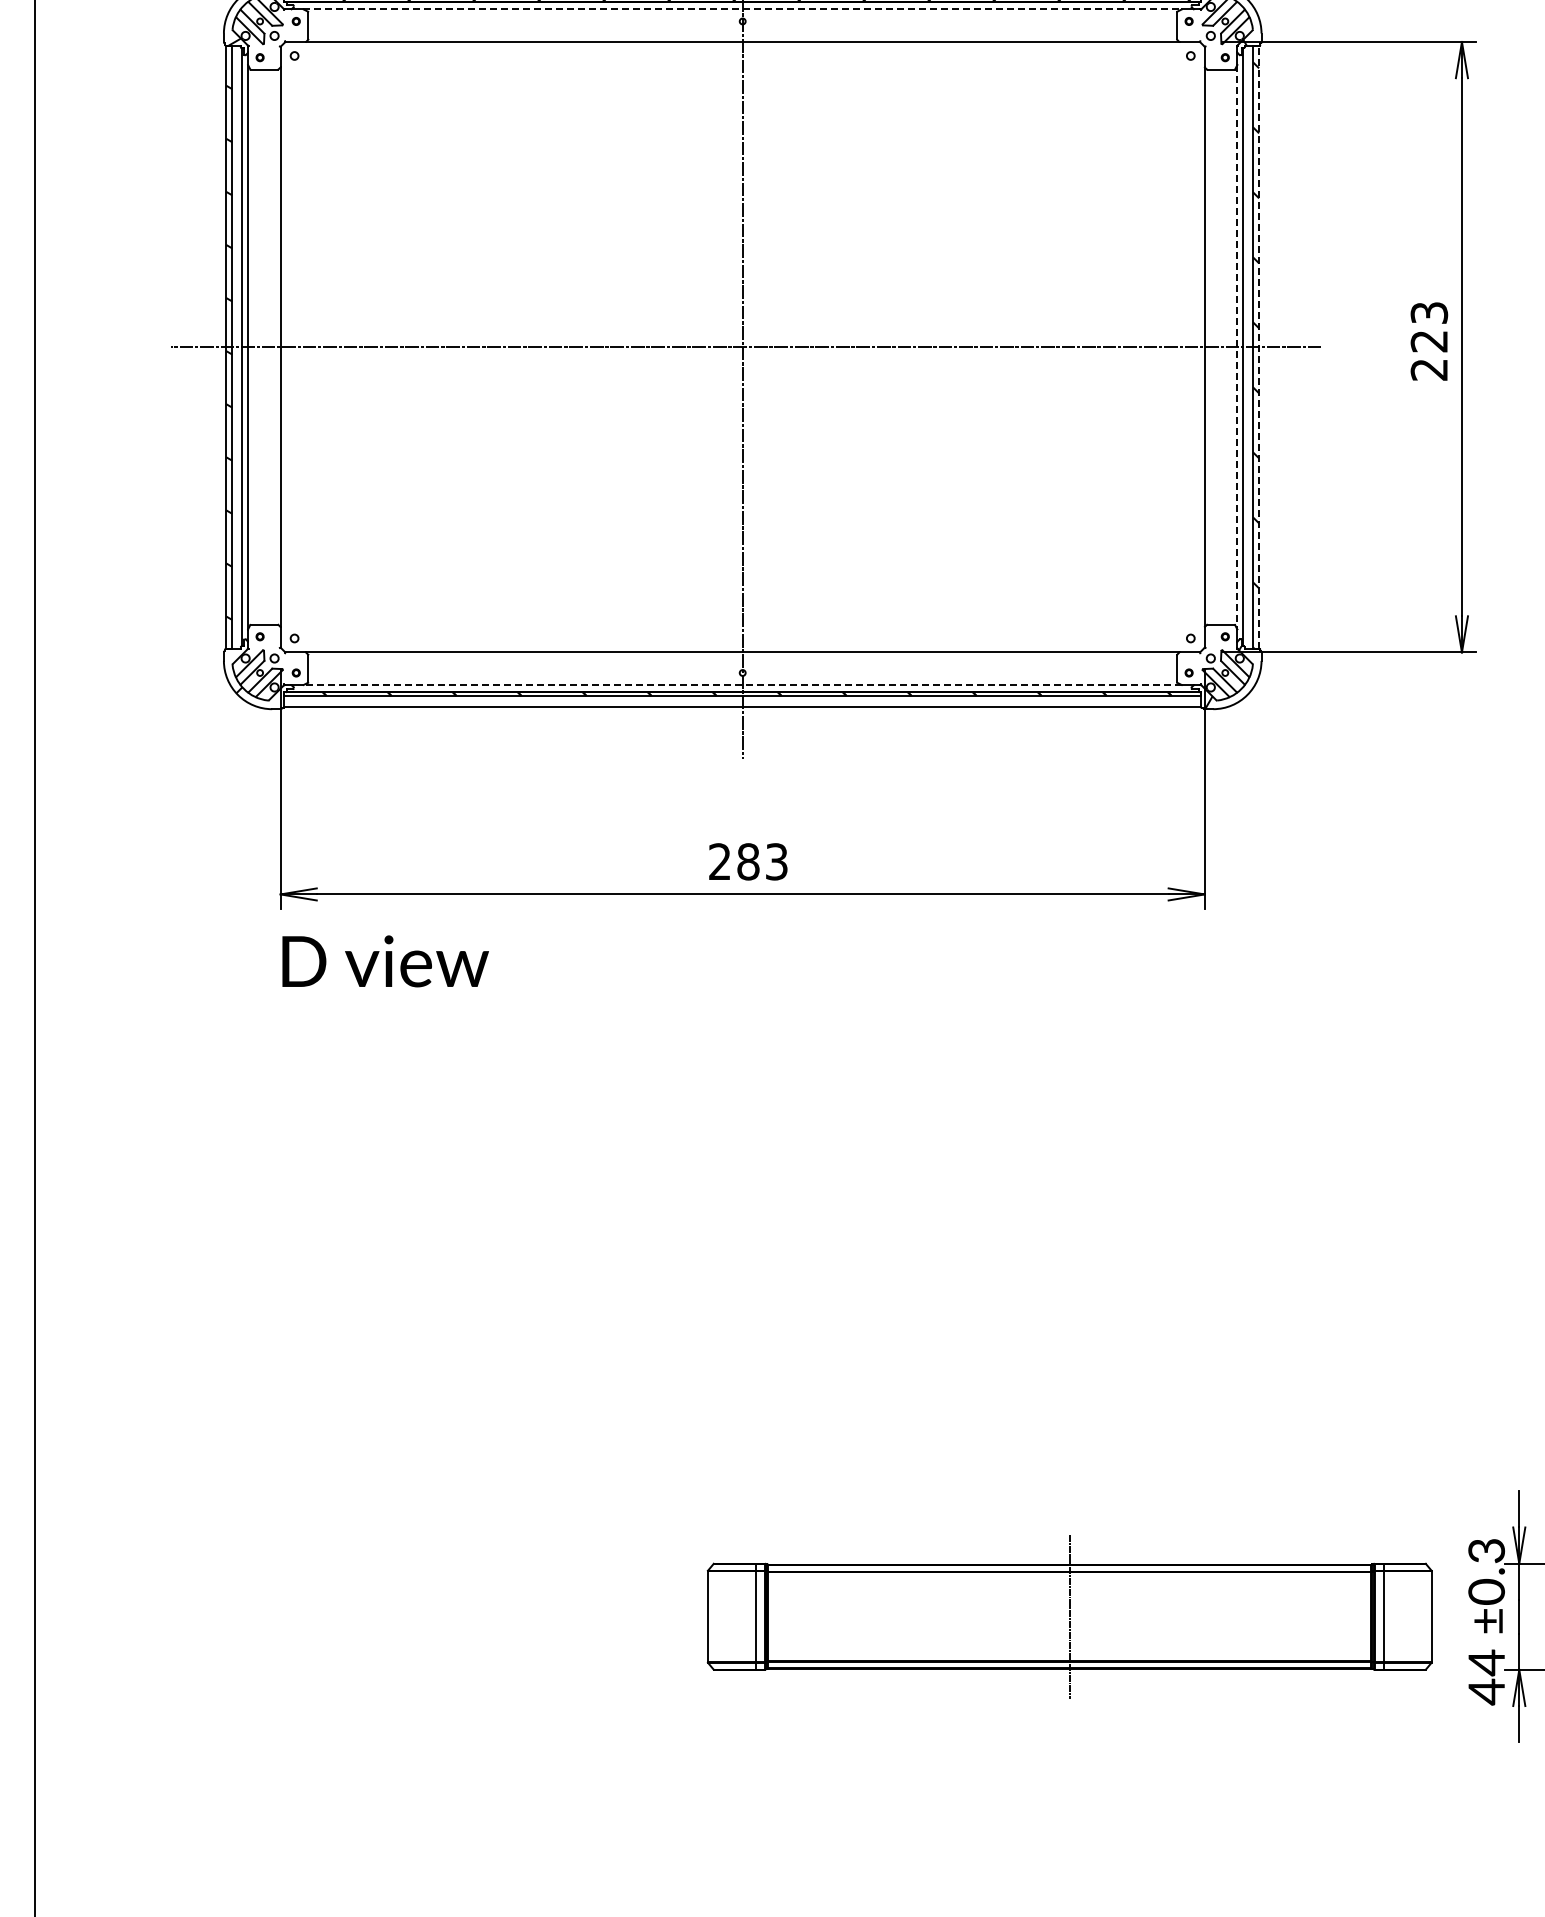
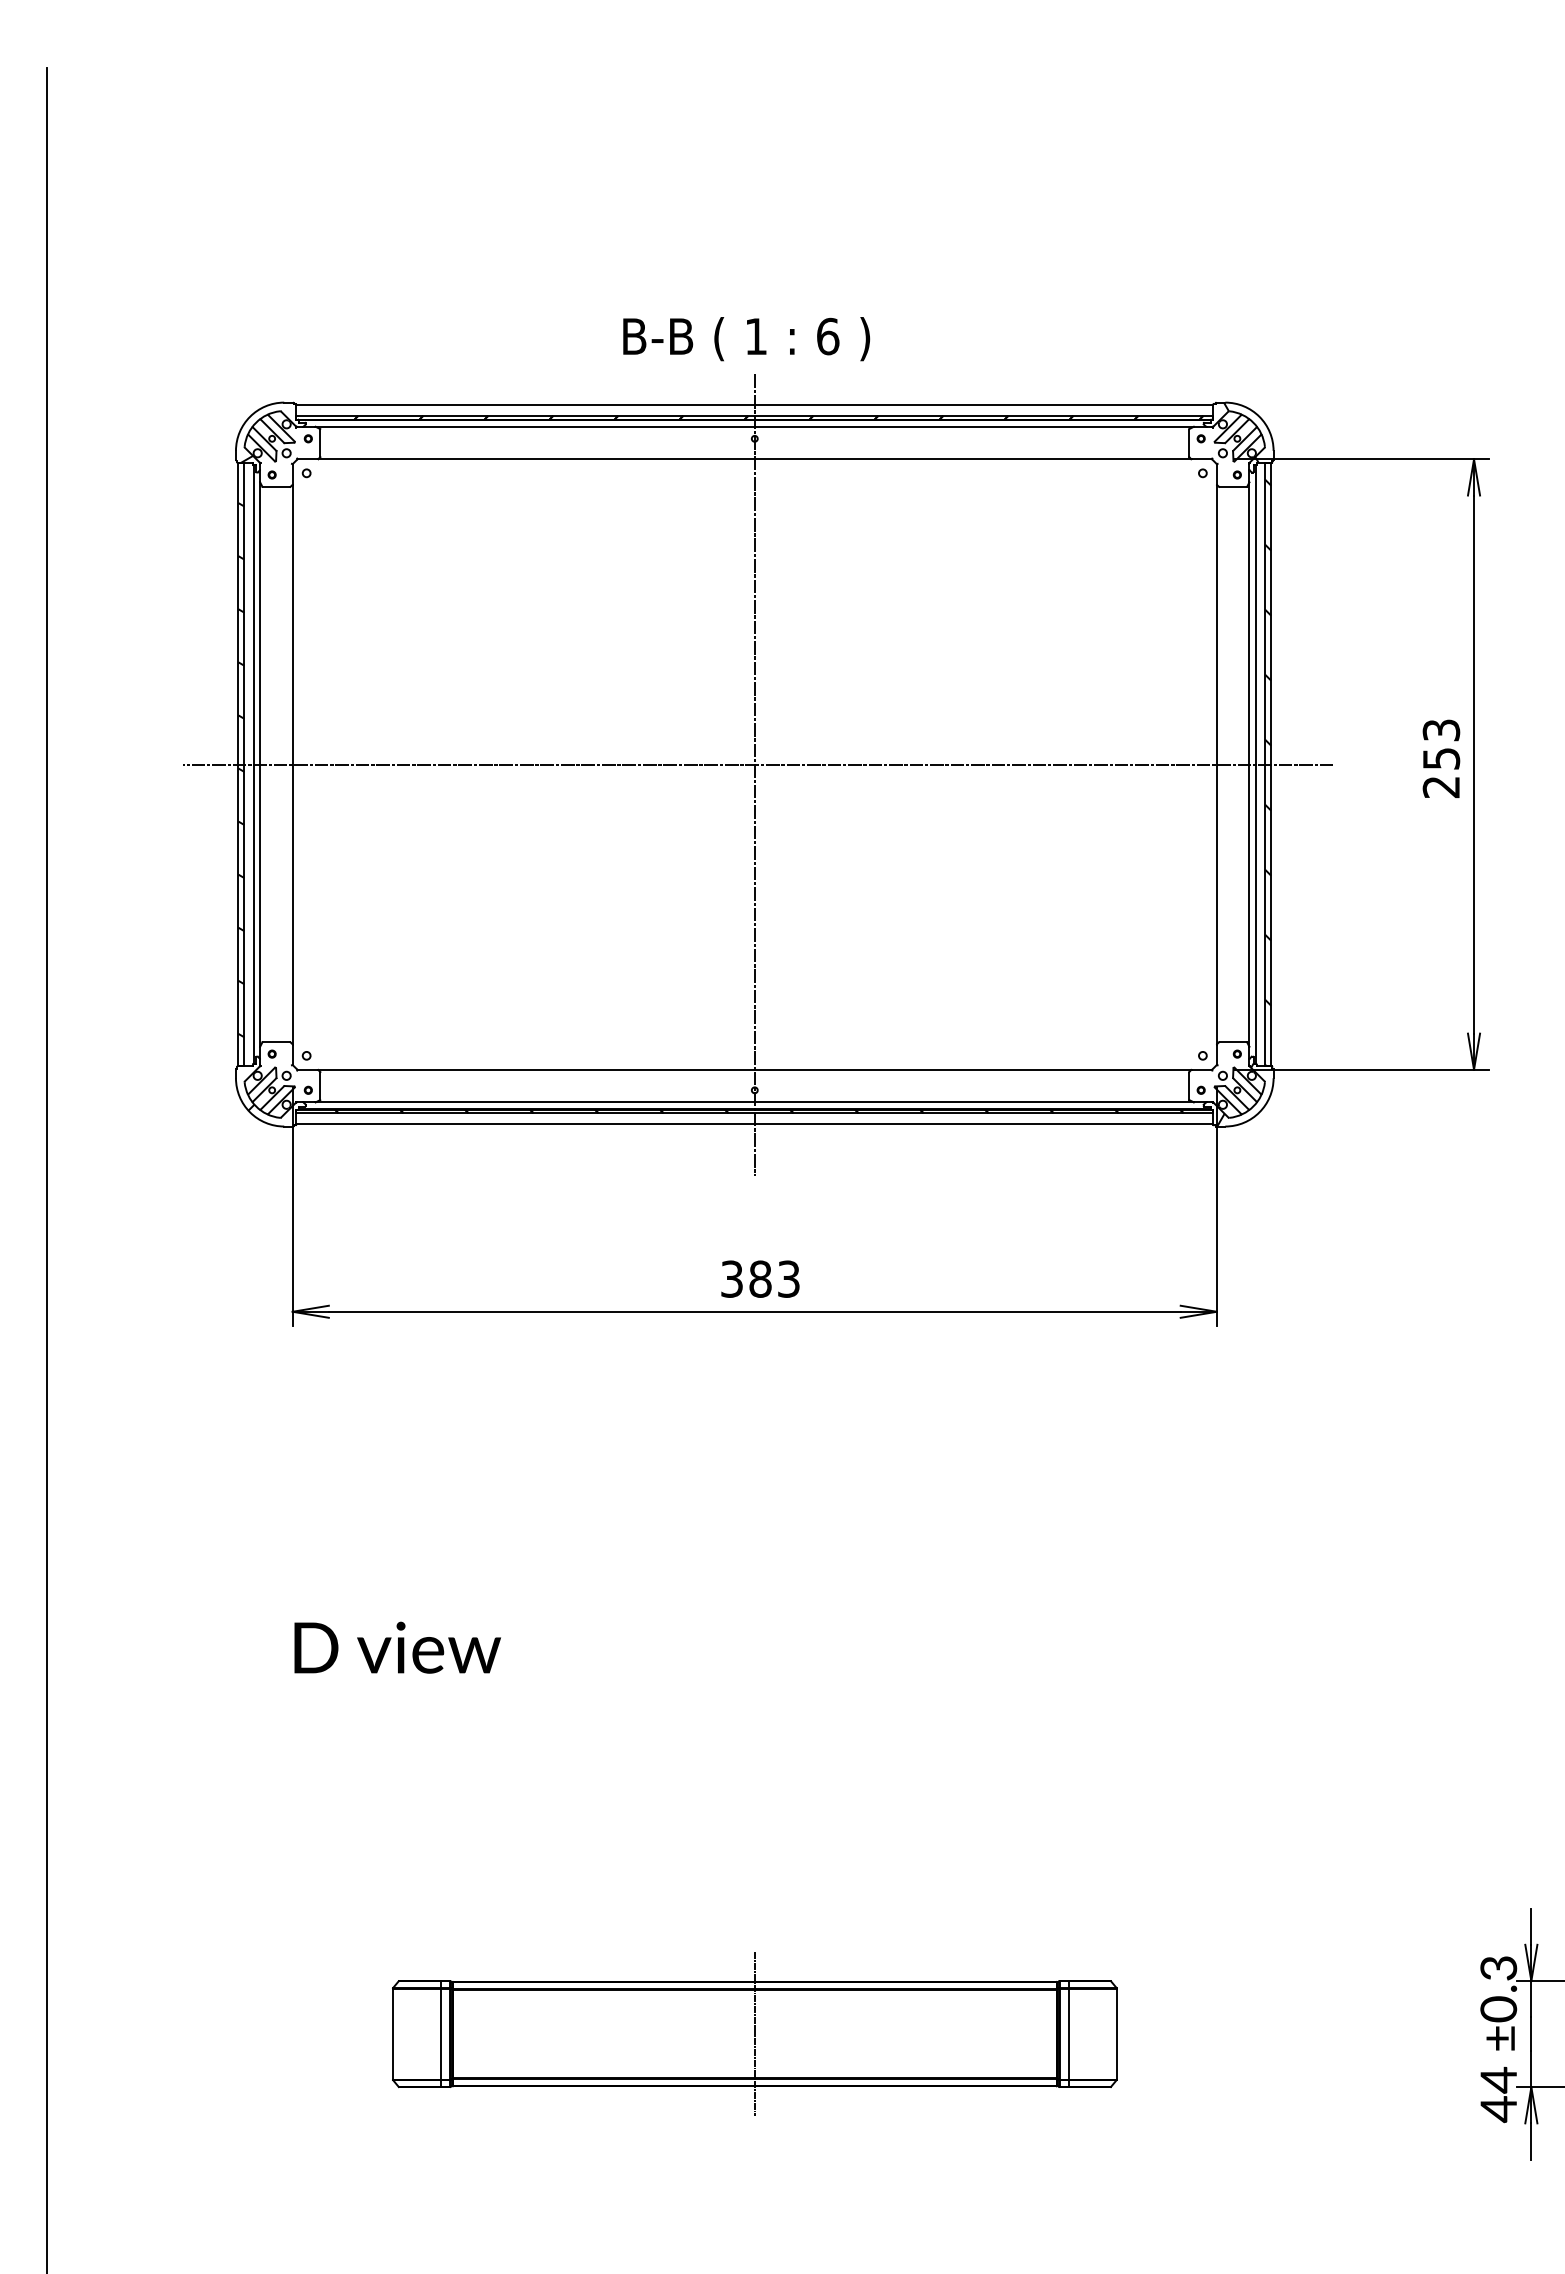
line: (743, 9) -> (755, 426), dashed -> solid
text: (1429, 341) -> (1441, 758), 223 -> 253
line: (1259, 347) -> (1271, 764), dashed -> solid
line: (1237, 348) -> (1249, 765), dashed -> solid
line: (742, 685) -> (754, 1102), dashed -> solid
text: (719, 861) -> (731, 1278), 283 -> 383
text: (385, 961) -> (397, 1647), moved
part: (1069, 1616) -> (754, 2033), moved

